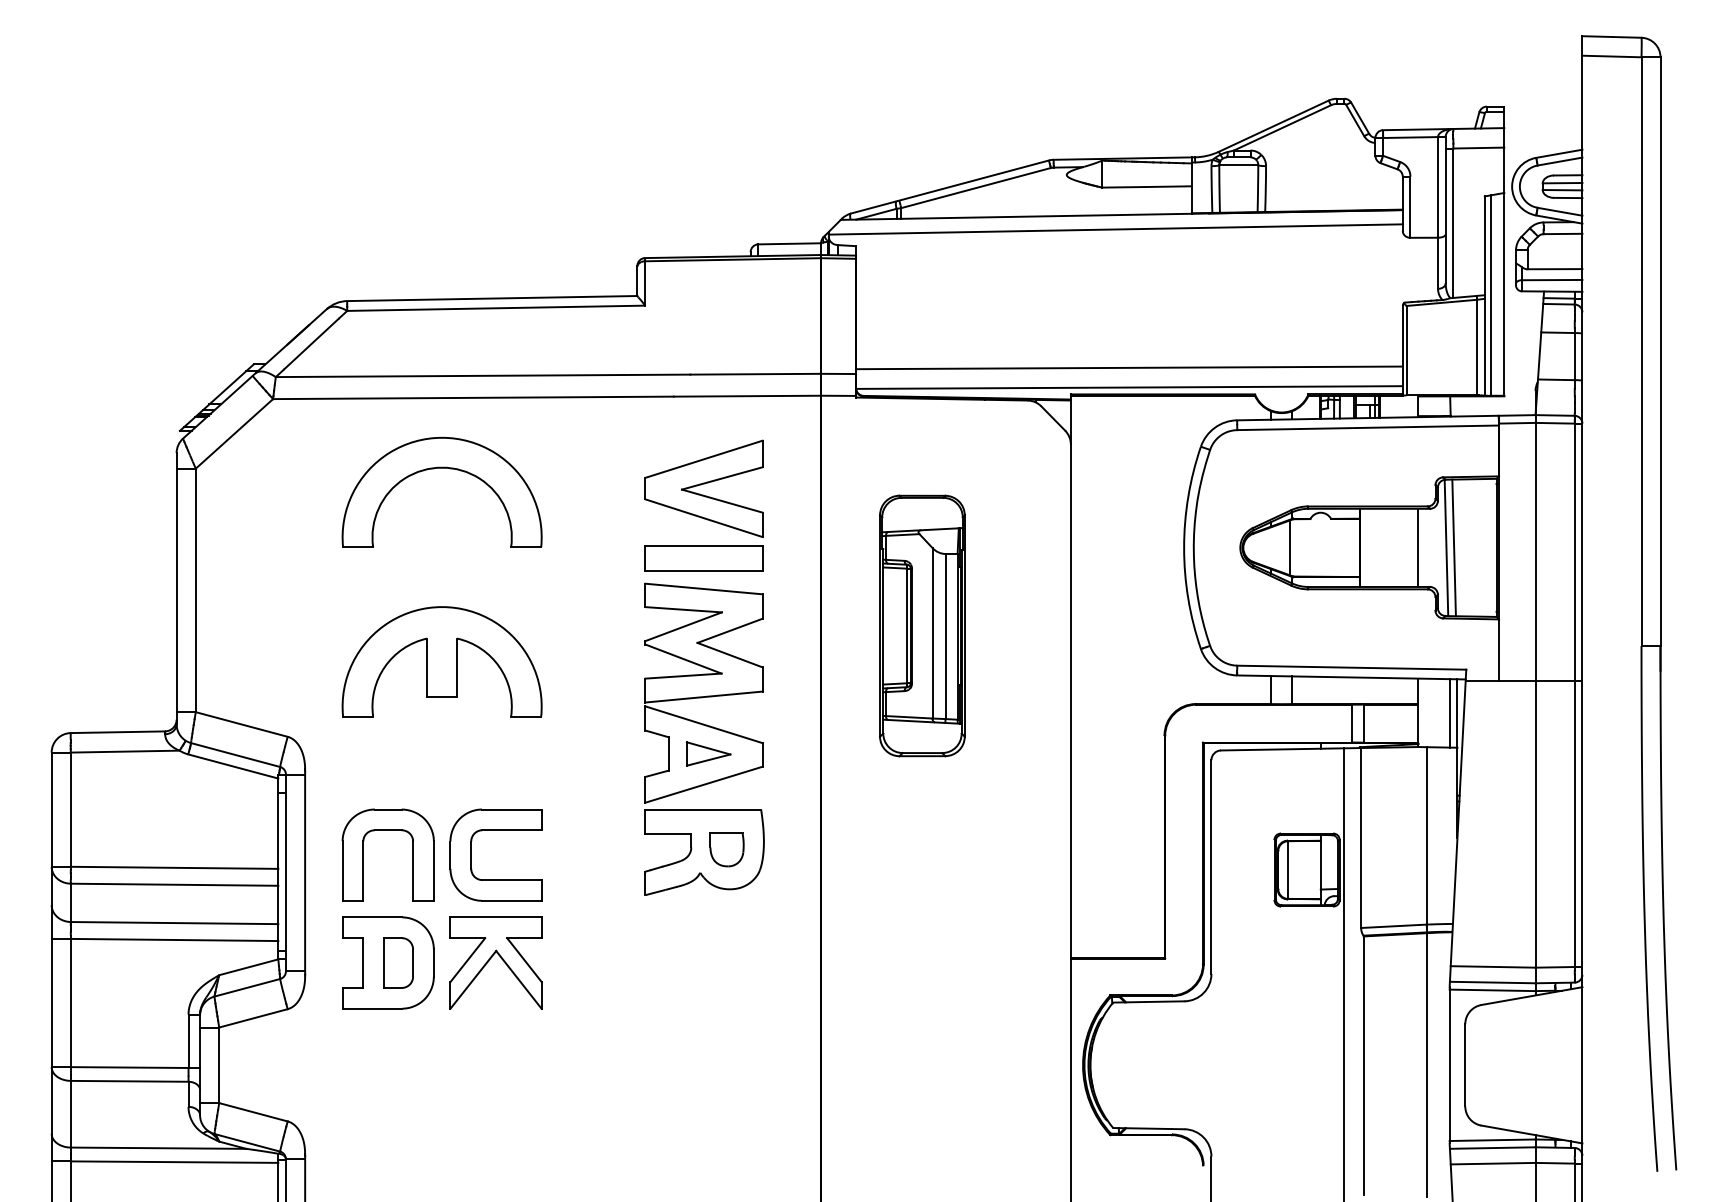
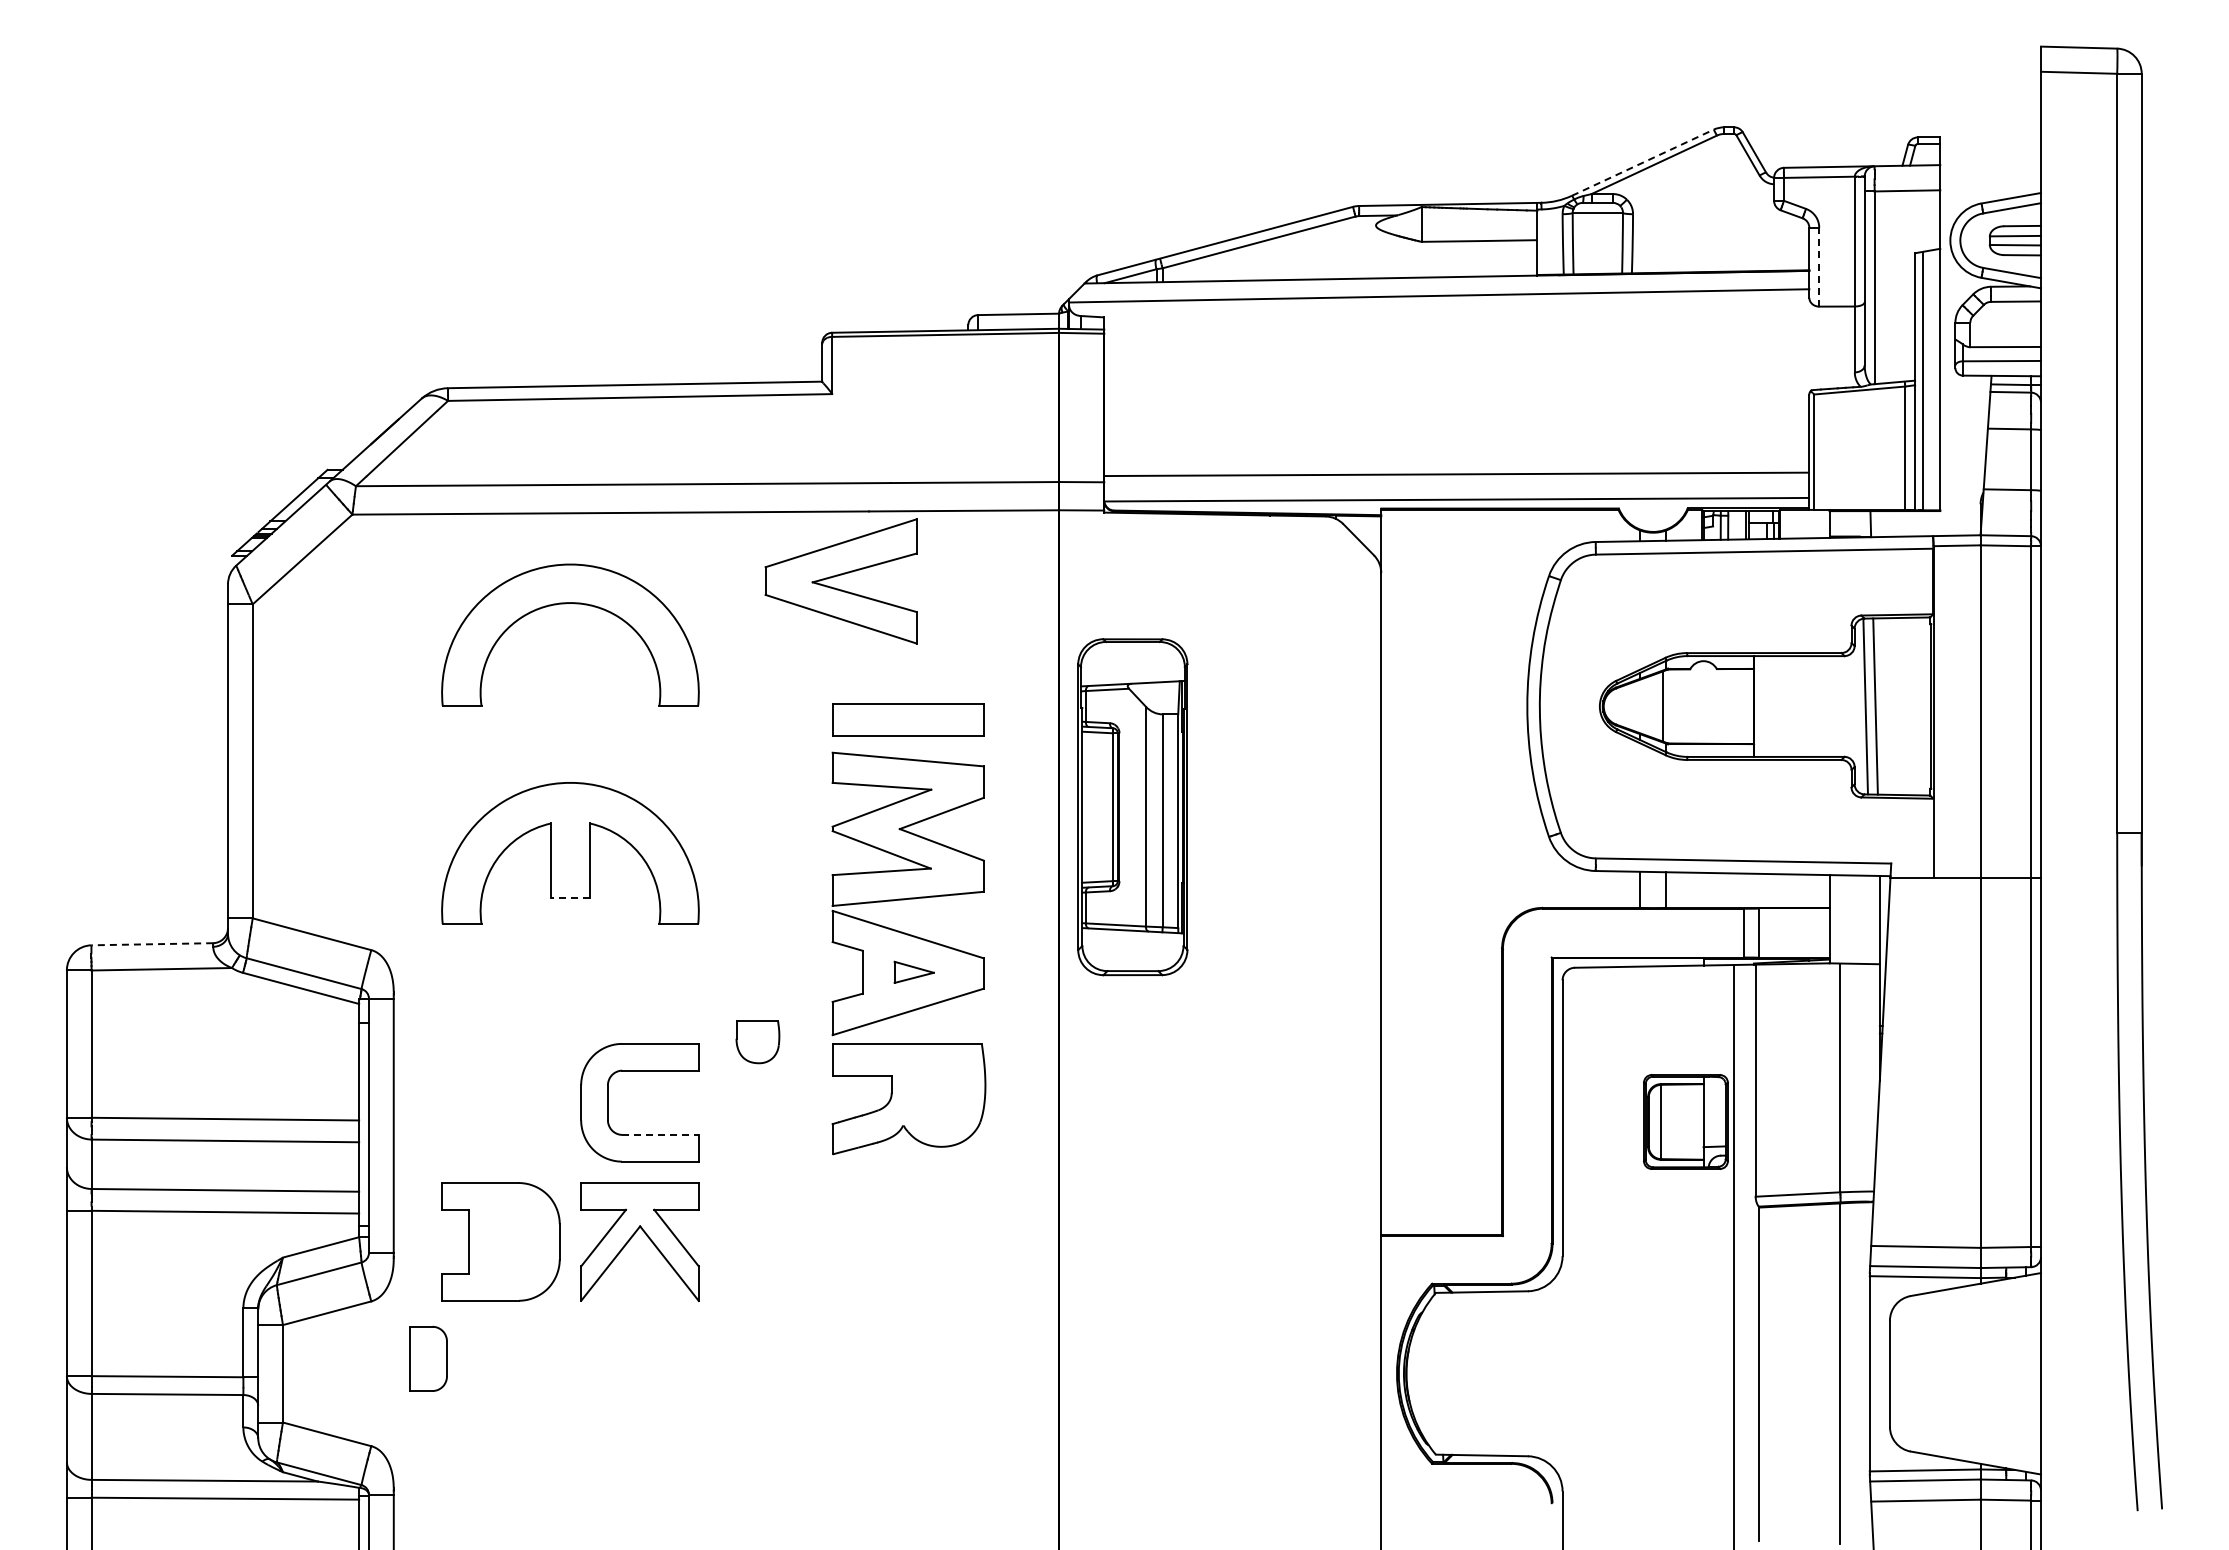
line: (1274, 126) -> (1643, 162), solid -> dashed
line: (1410, 206) -> (1819, 266), solid -> dashed
part: (703, 488) -> (840, 581), moved
line: (1418, 547) -> (1829, 706), removed
part: (922, 626) -> (1132, 807), moved
line: (441, 696) -> (569, 898), solid -> dashed
line: (1449, 713) -> (1869, 919), removed
line: (118, 732) -> (152, 944), solid -> dashed
part: (708, 754) -> (914, 972), size x0.7
part: (387, 830) -> (500, 1071), removed
part: (726, 850) -> (757, 1042), moved
line: (512, 879) -> (661, 1134), solid -> dashed
part: (398, 962) -> (428, 1358), moved

